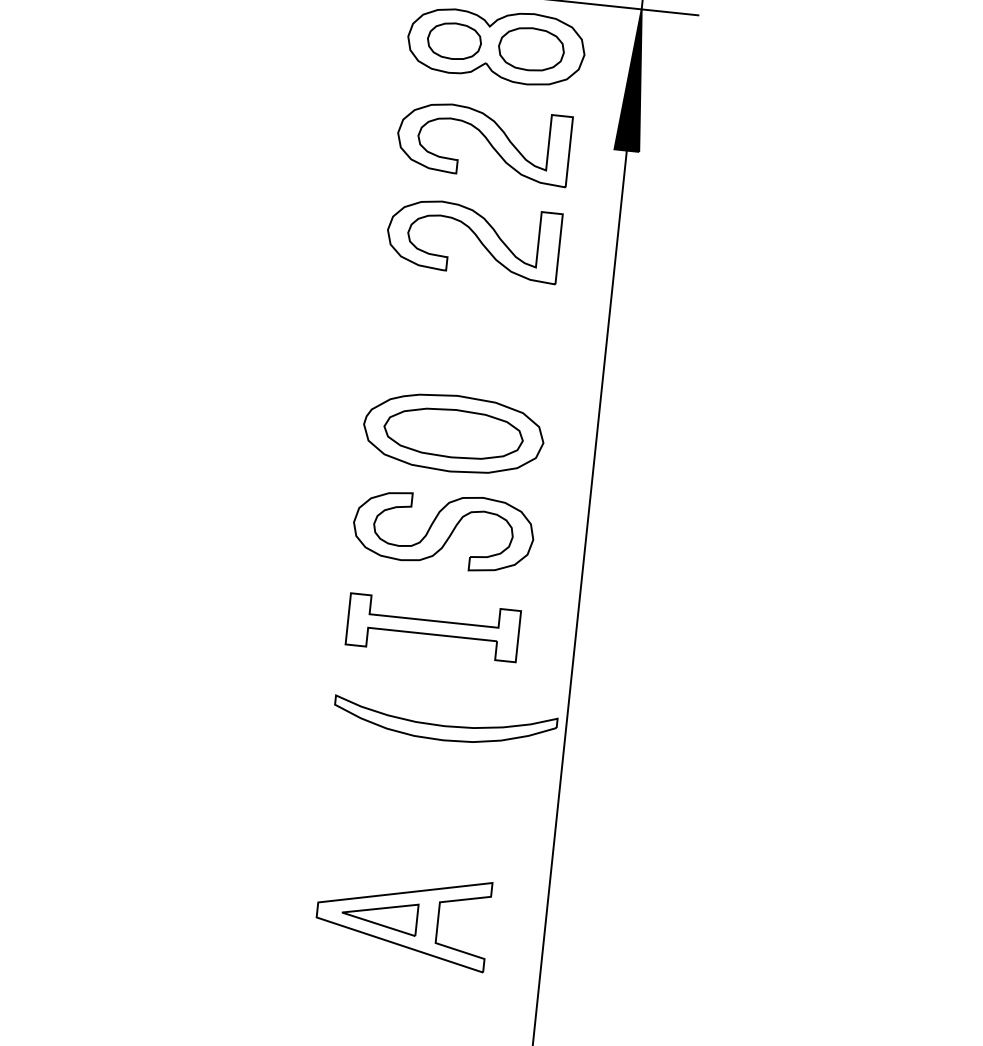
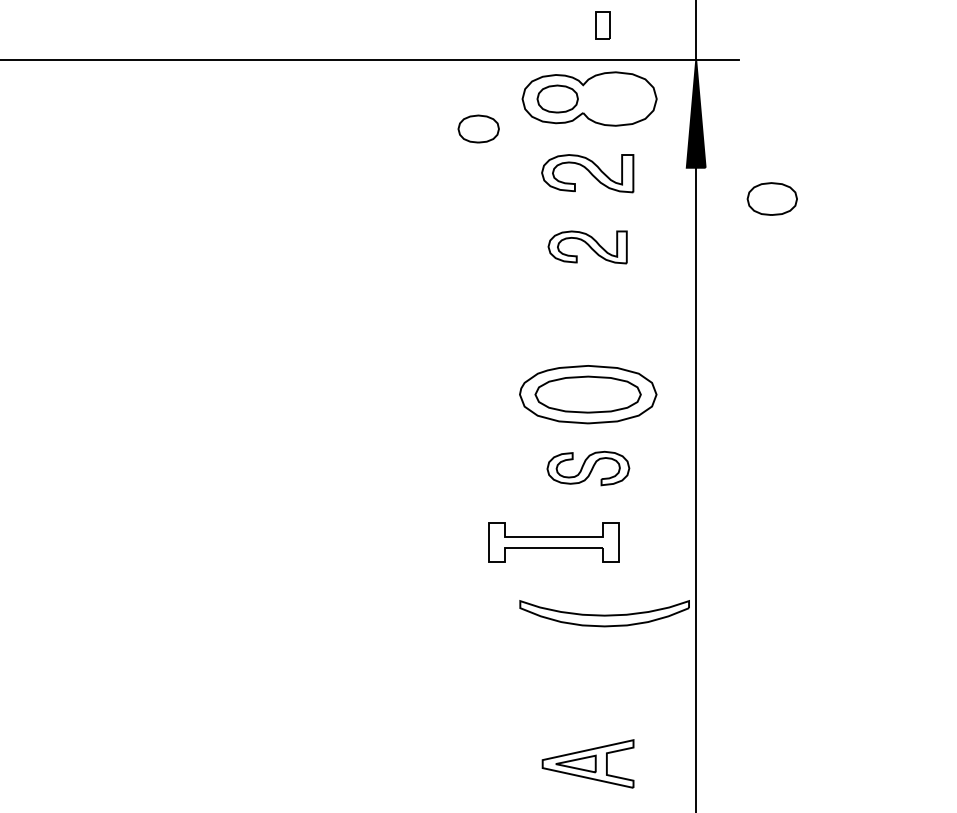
part: (530, 48) -> (771, 198), moved
part: (346, 69) -> (478, 128), added
part: (483, 143) -> (587, 173), size x0.7
part: (473, 240) -> (587, 247), size x0.6
part: (443, 530) -> (588, 468), size x0.6
part: (432, 627) -> (553, 542), moved
part: (401, 917) -> (587, 763), size x0.7

